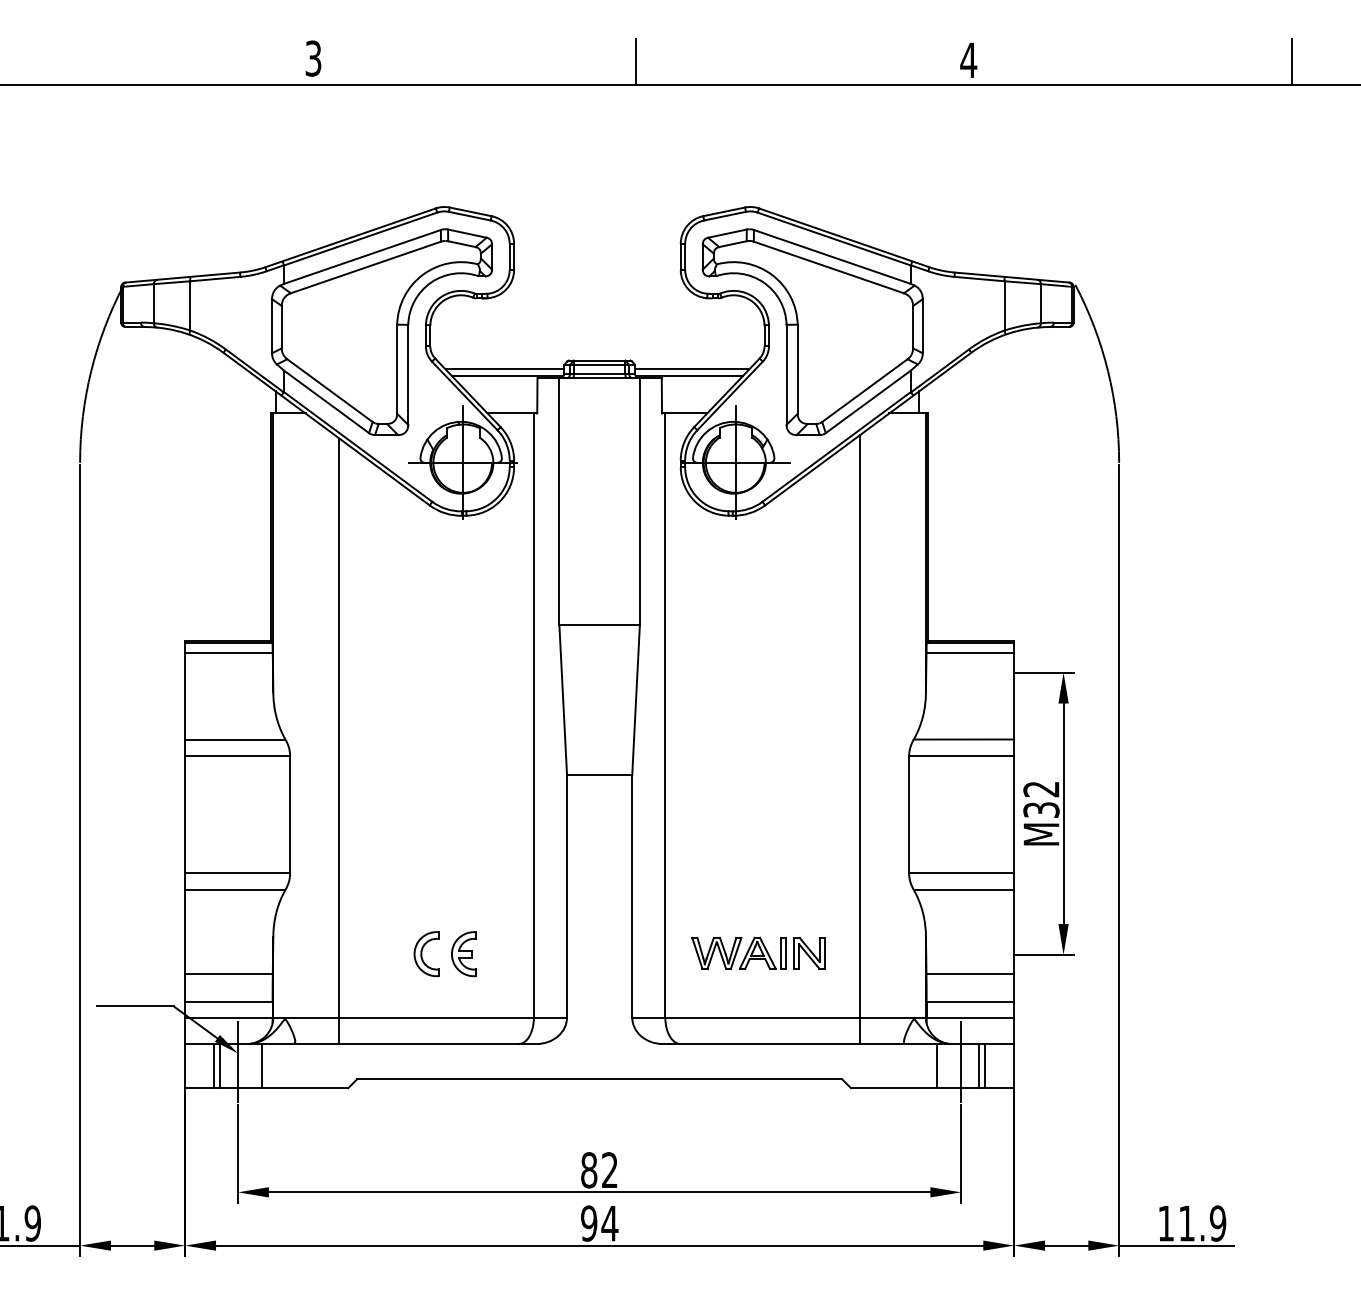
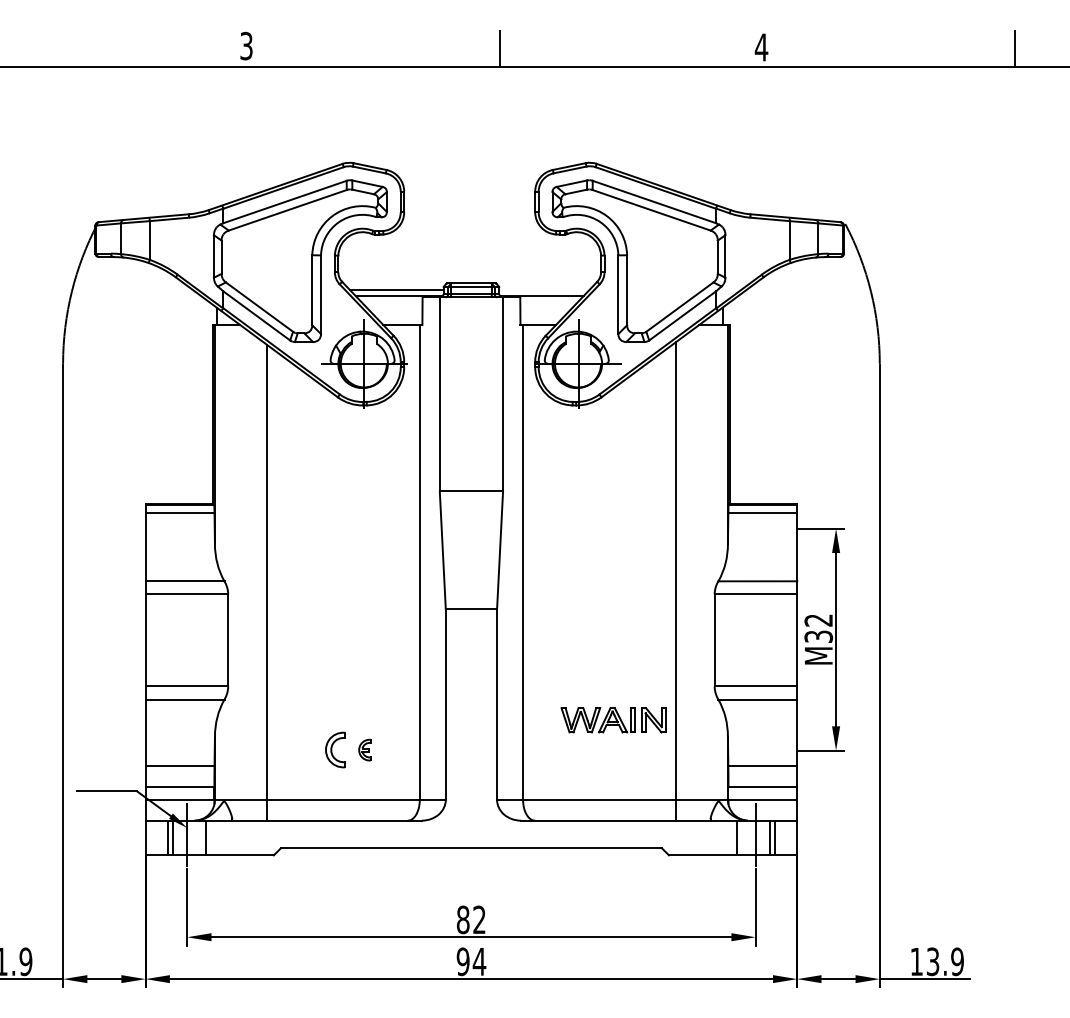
line: (692, 369) -> (544, 290), removed
part: (758, 952) -> (613, 719), moved
part: (463, 954) -> (364, 750), size x0.6
text: (1186, 1223) -> (932, 961), 11.9 -> 13.9

